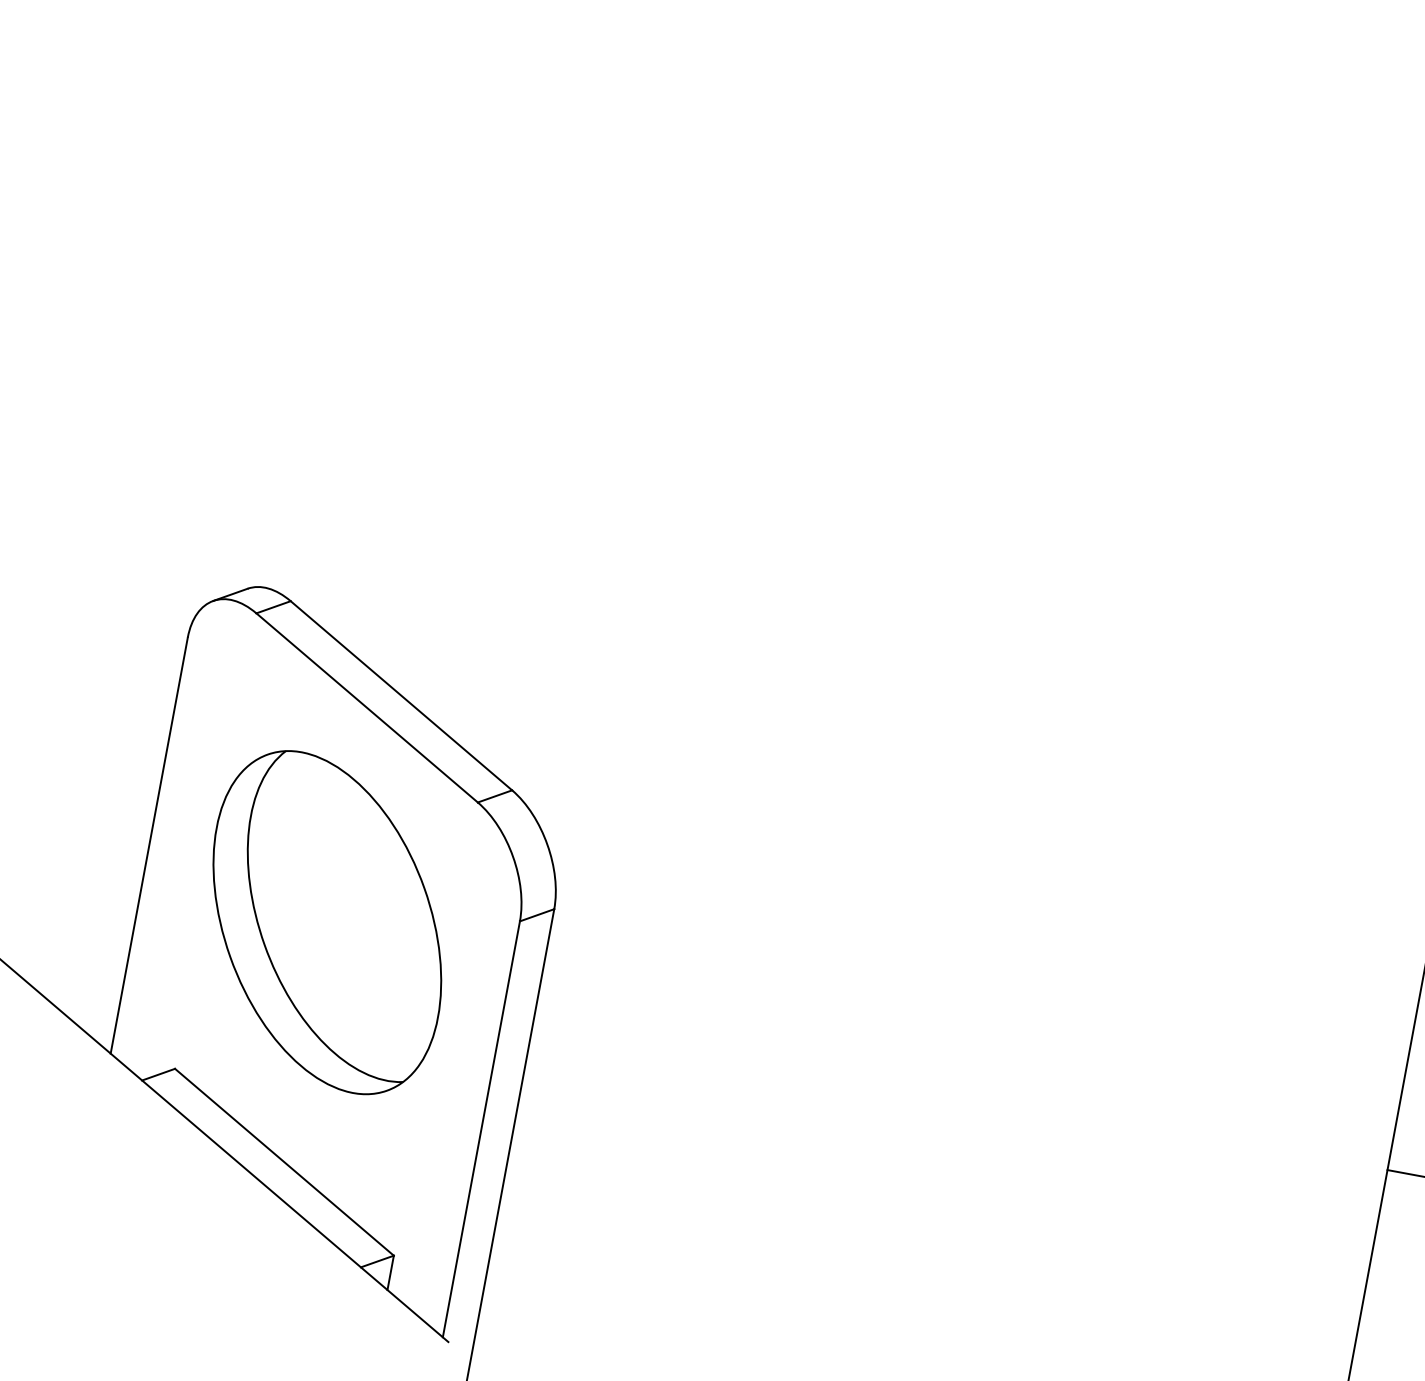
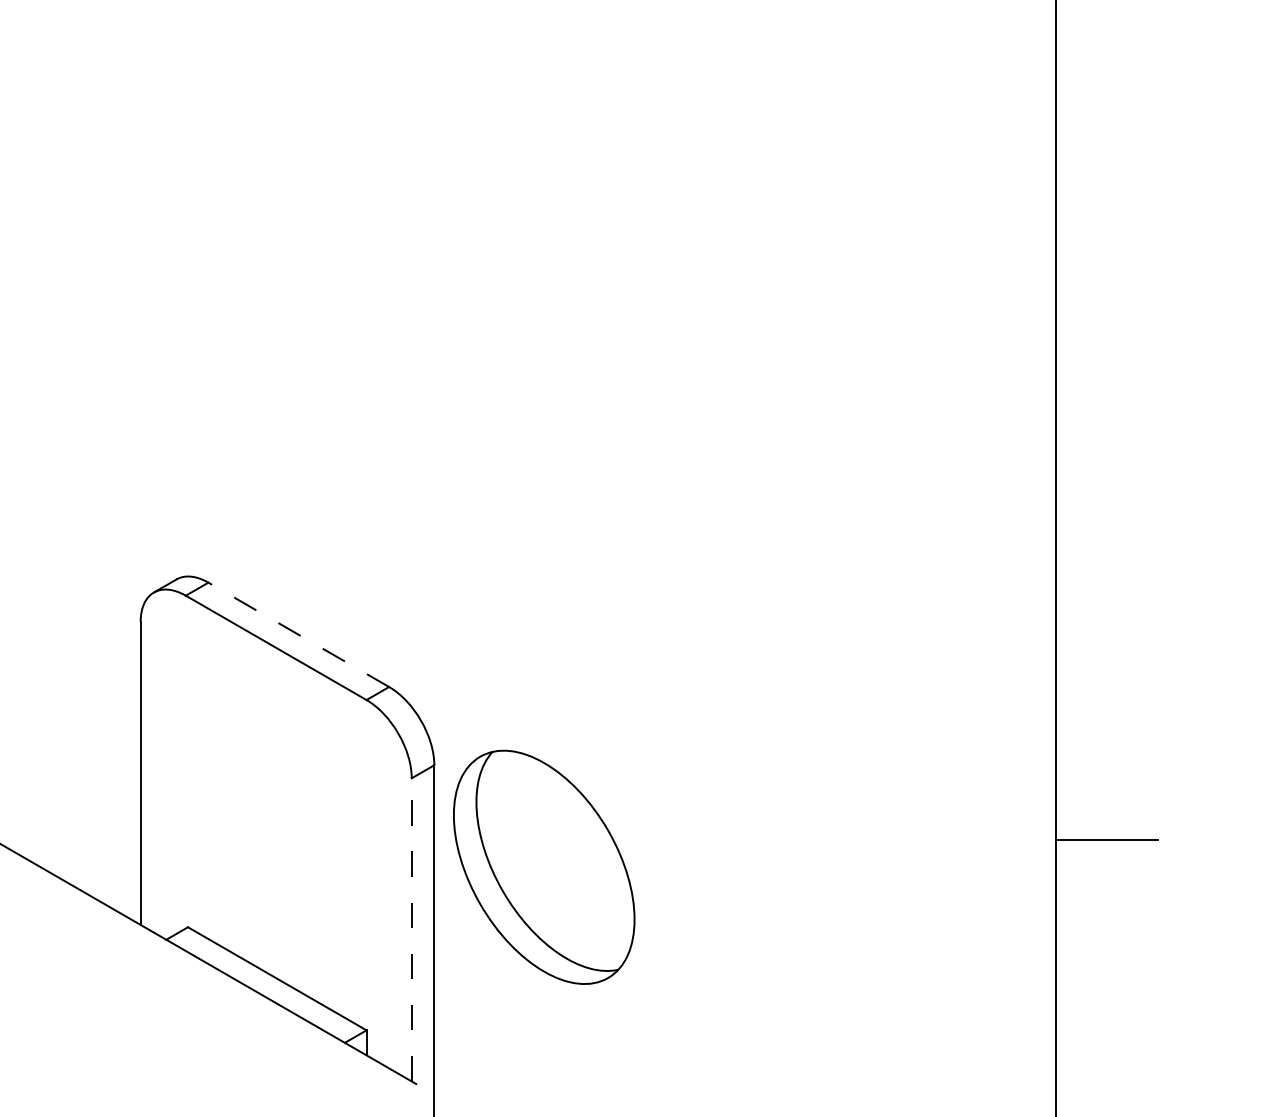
line: (401, 695) -> (298, 634), solid -> dashed
part: (327, 921) -> (544, 866), moved
line: (481, 1128) -> (411, 929), solid -> dashed

